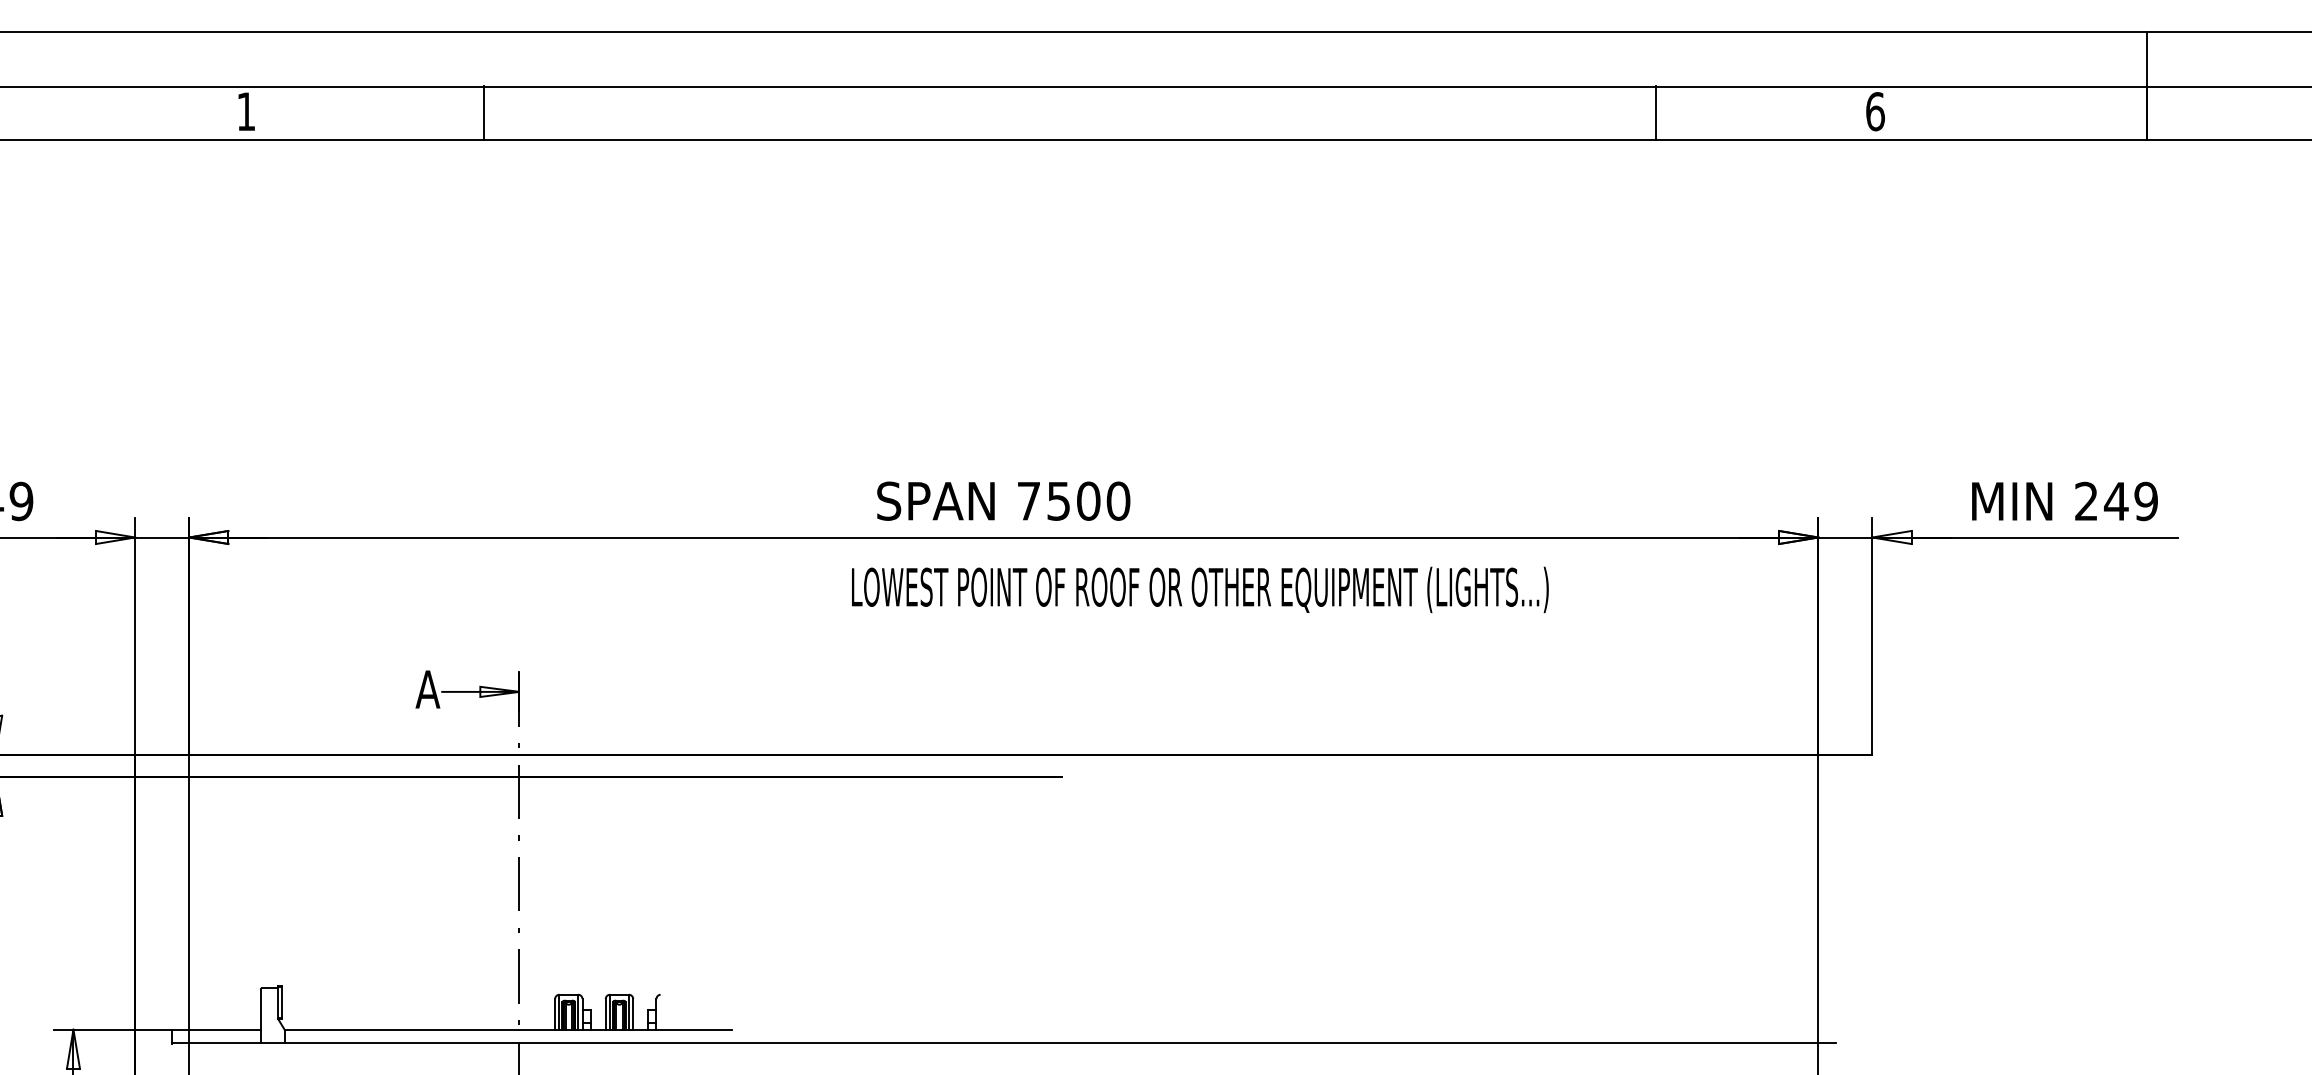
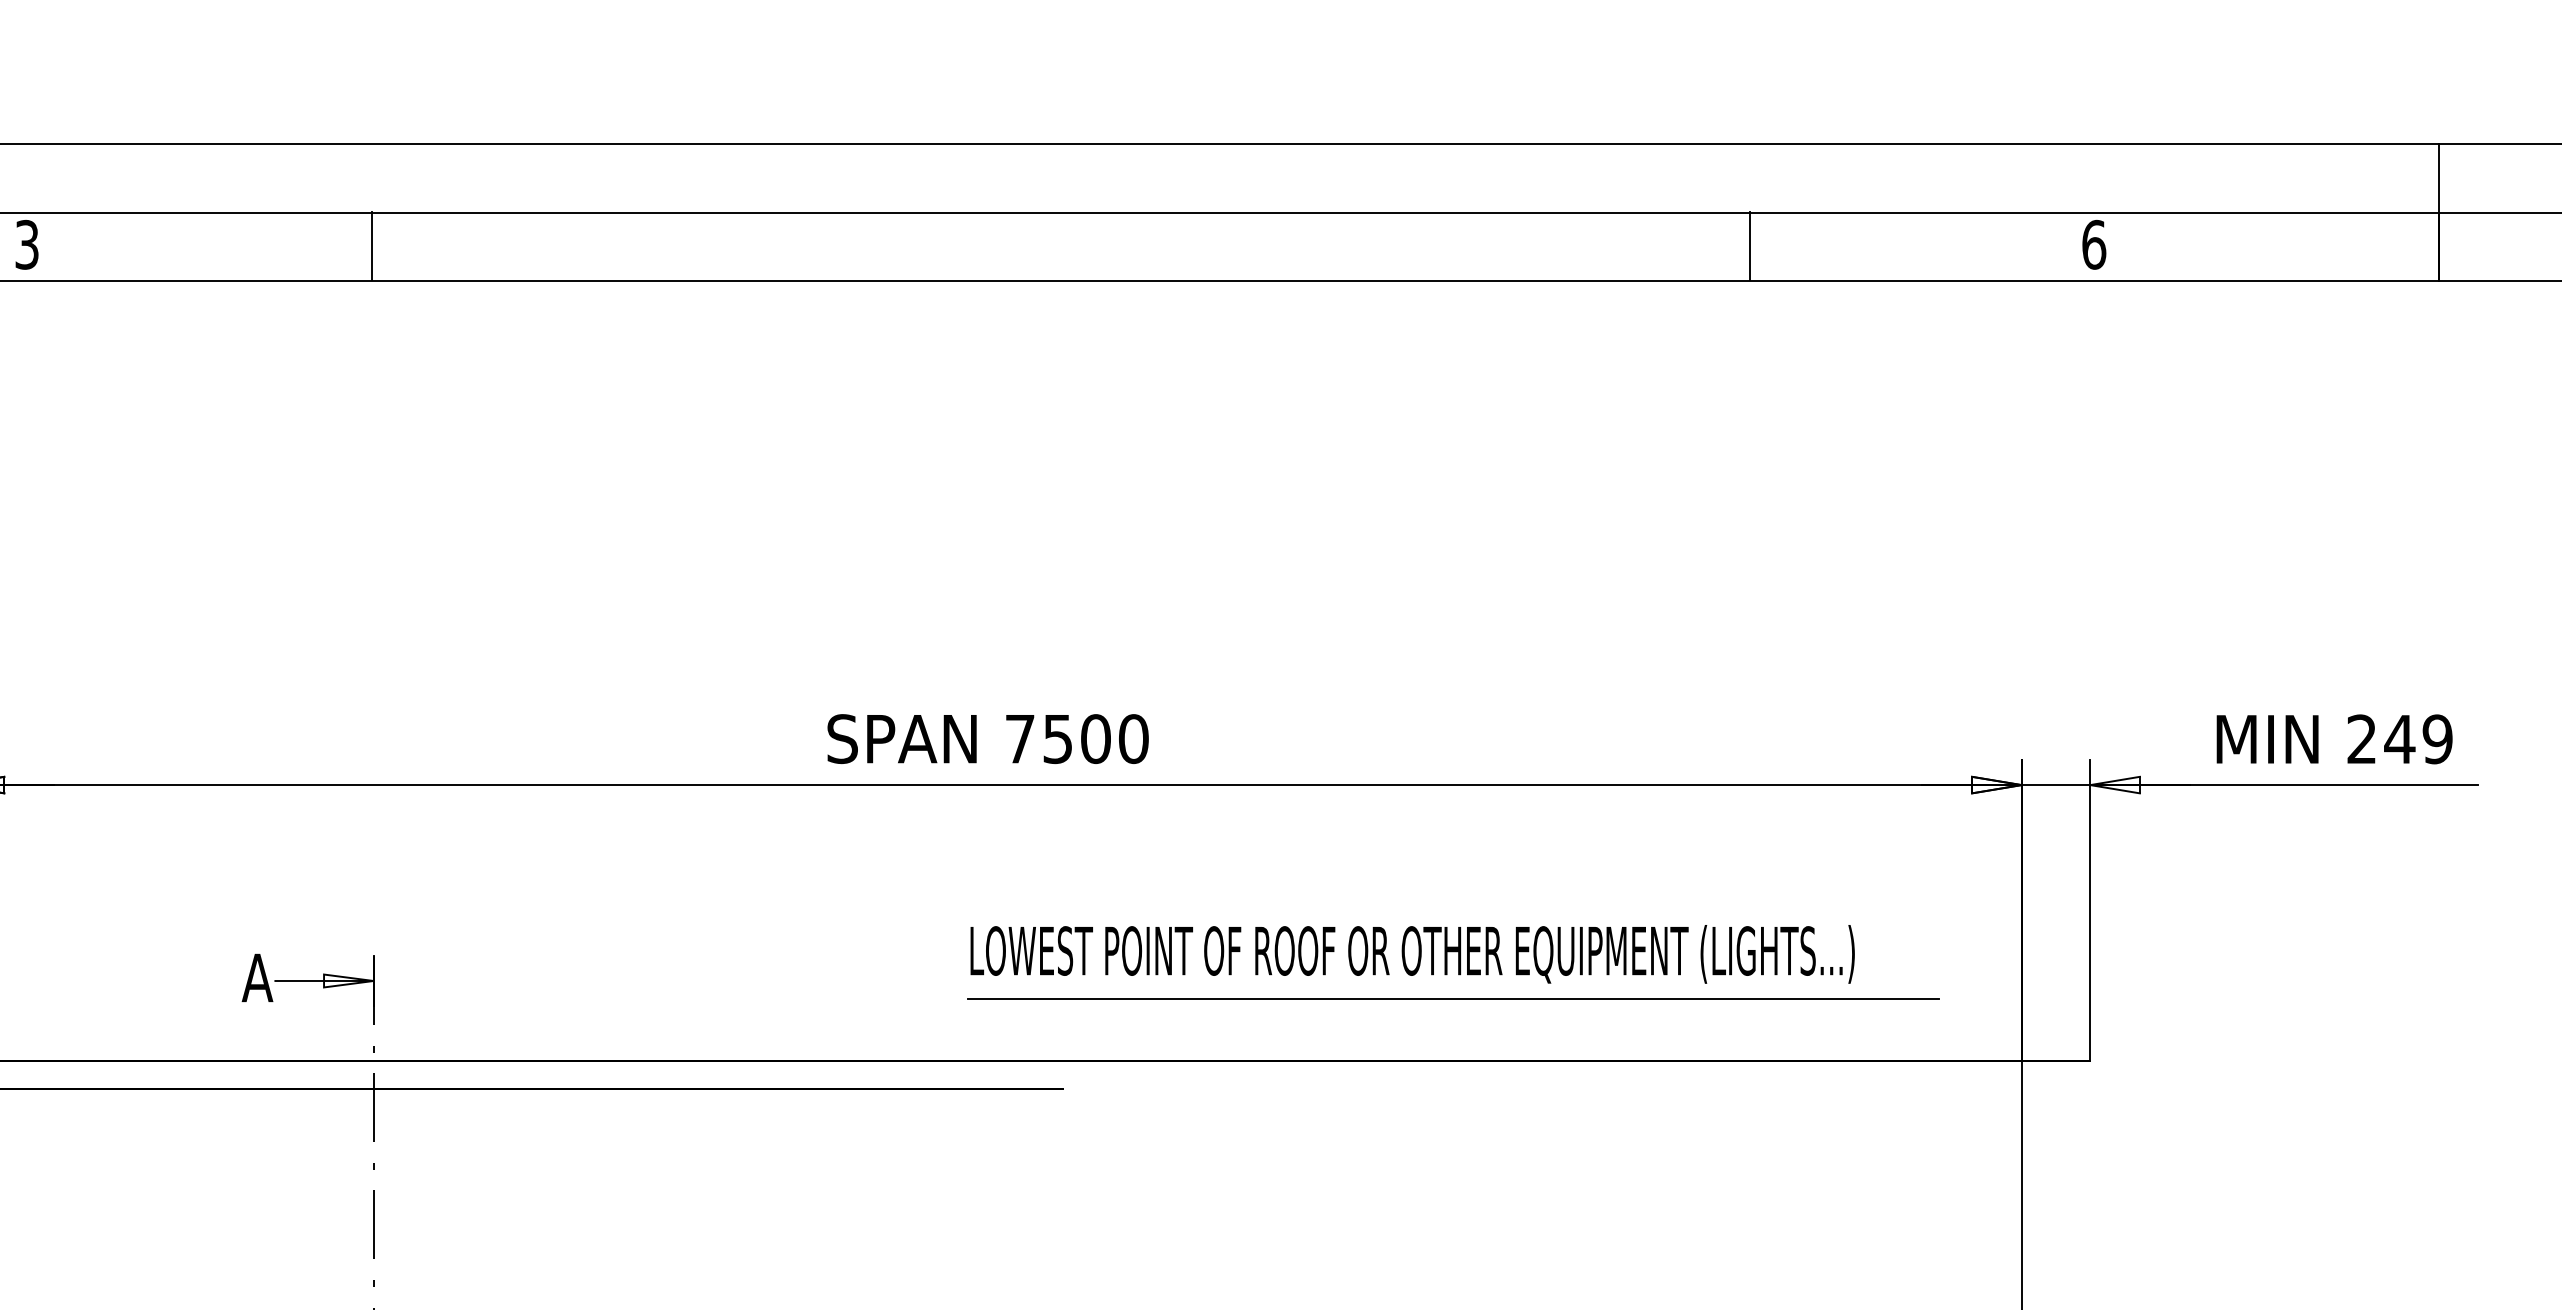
text: (246, 111) -> (27, 244), 1 -> 3
line: (484, 112) -> (372, 245), moved
line: (1656, 112) -> (1750, 245), moved
text: (1200, 589) -> (1412, 953), moved
line: (1370, 705) -> (1453, 998), added

